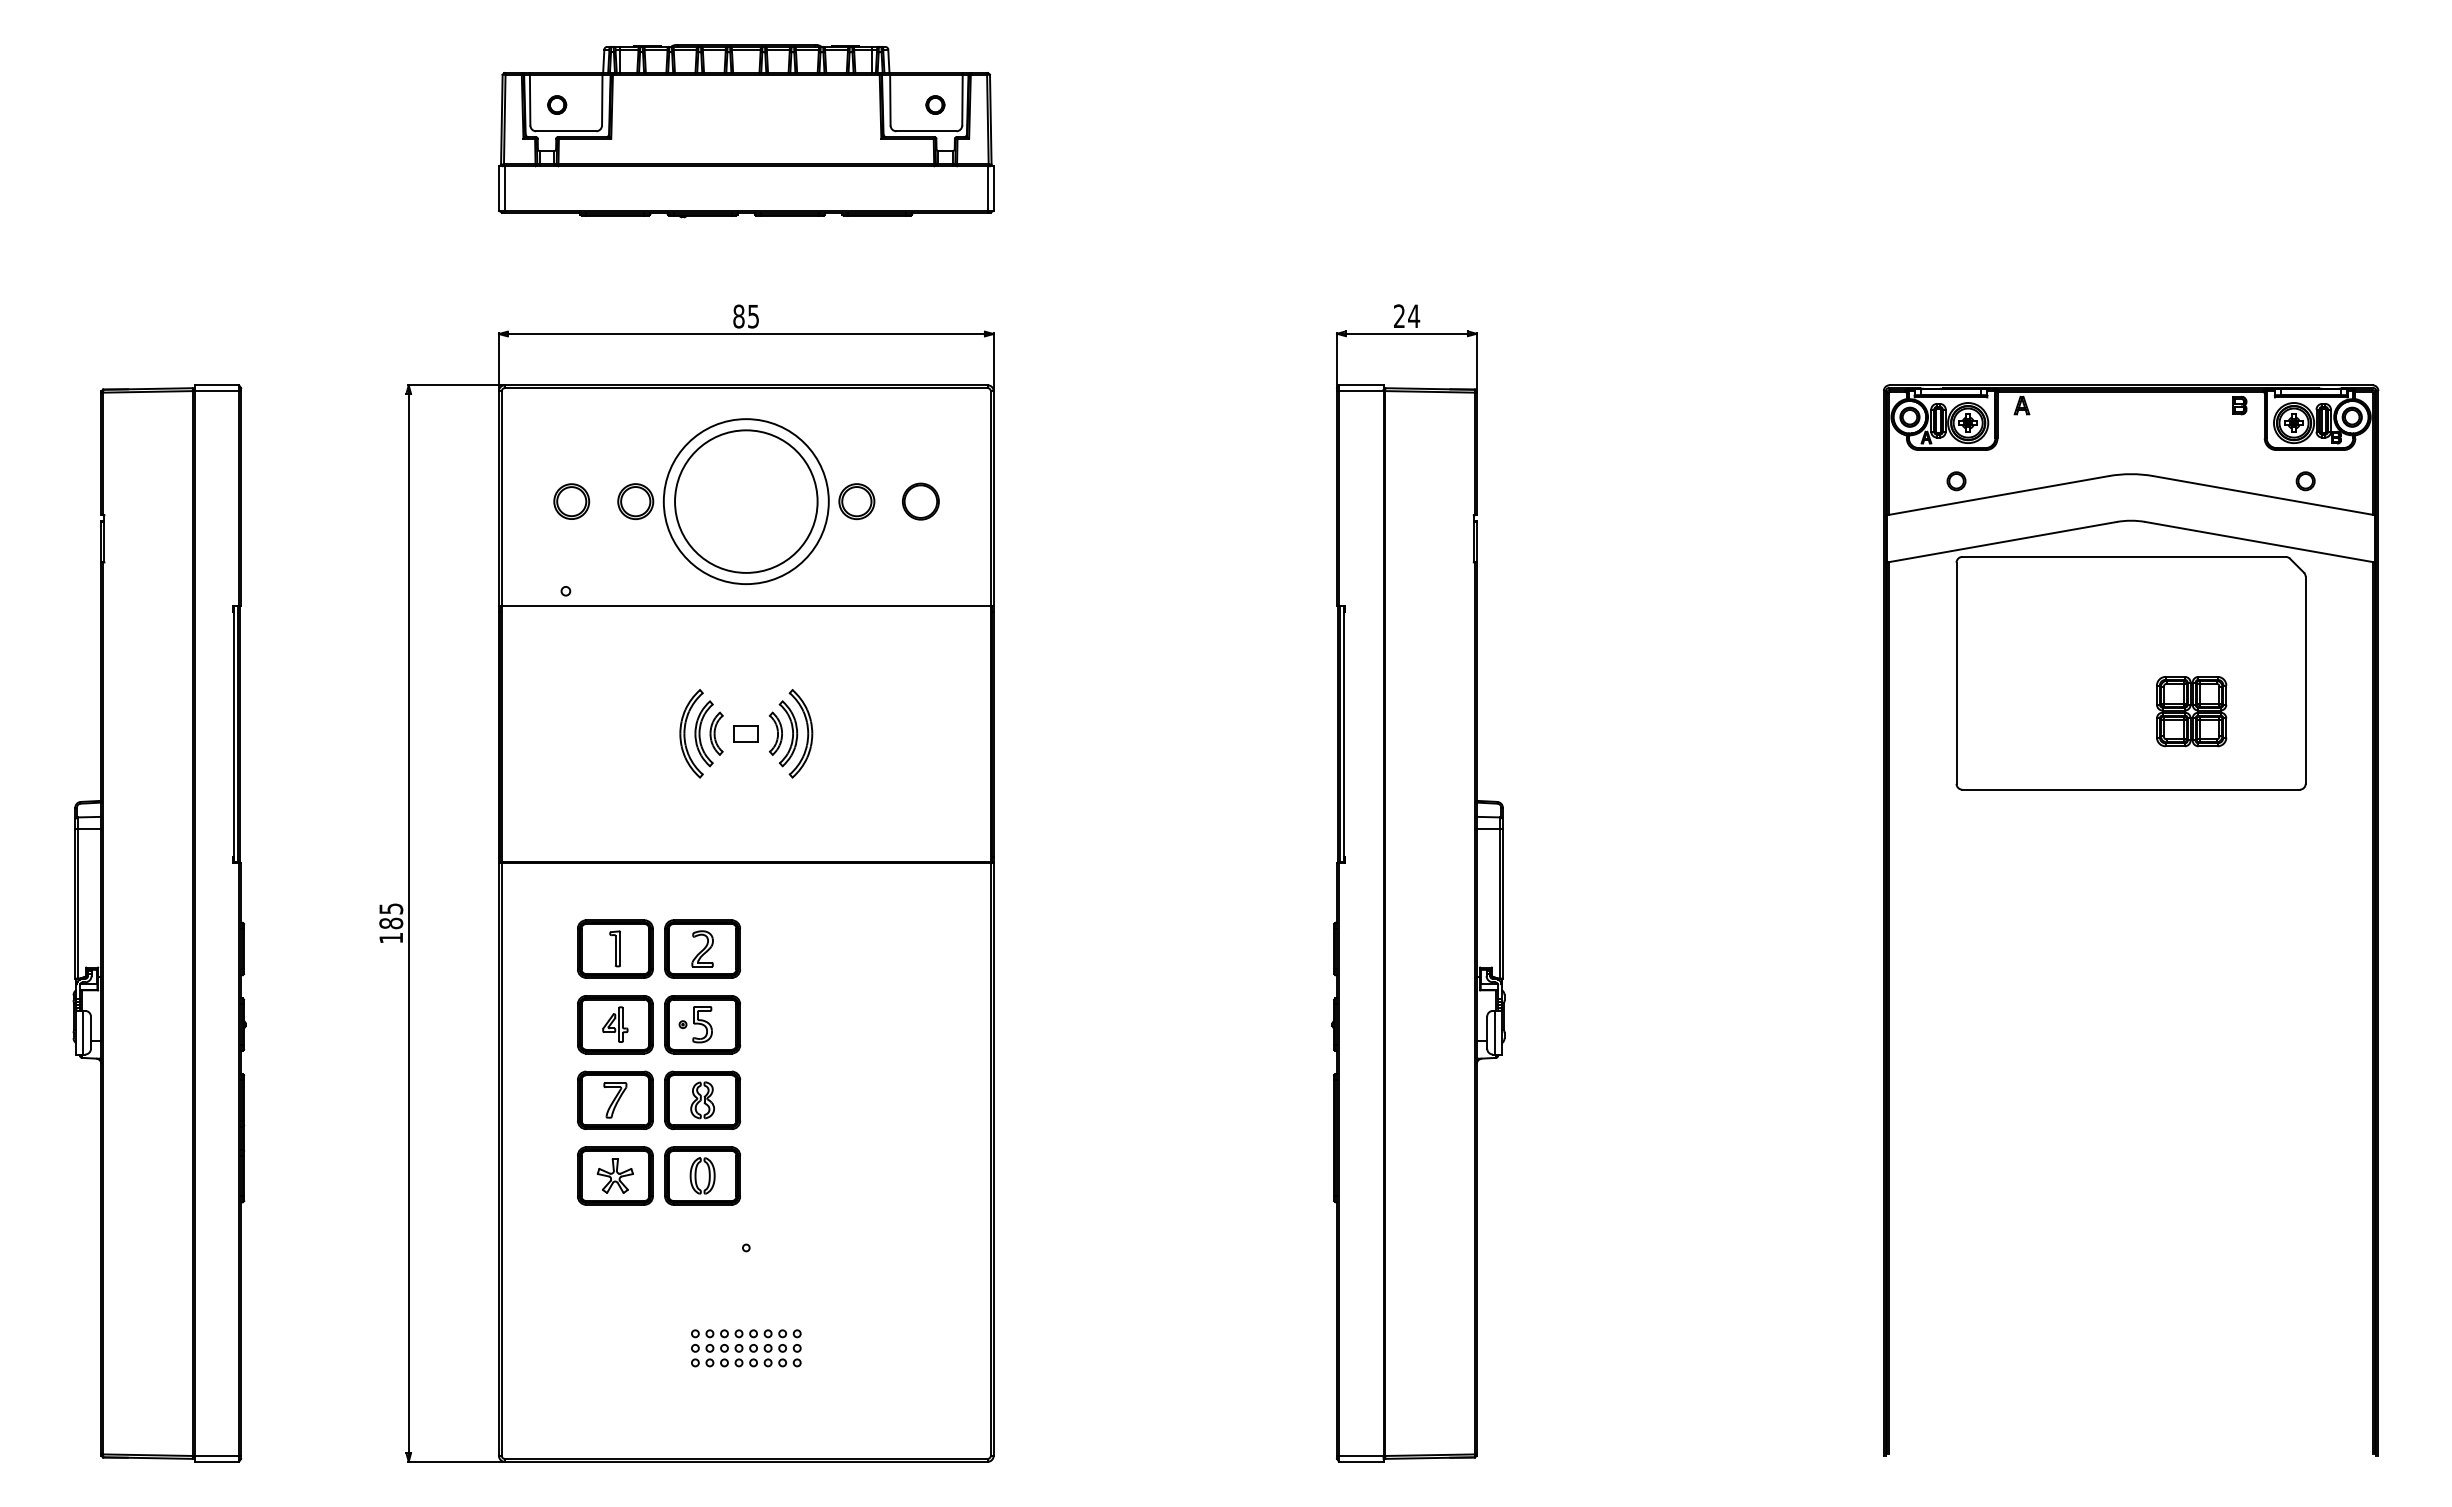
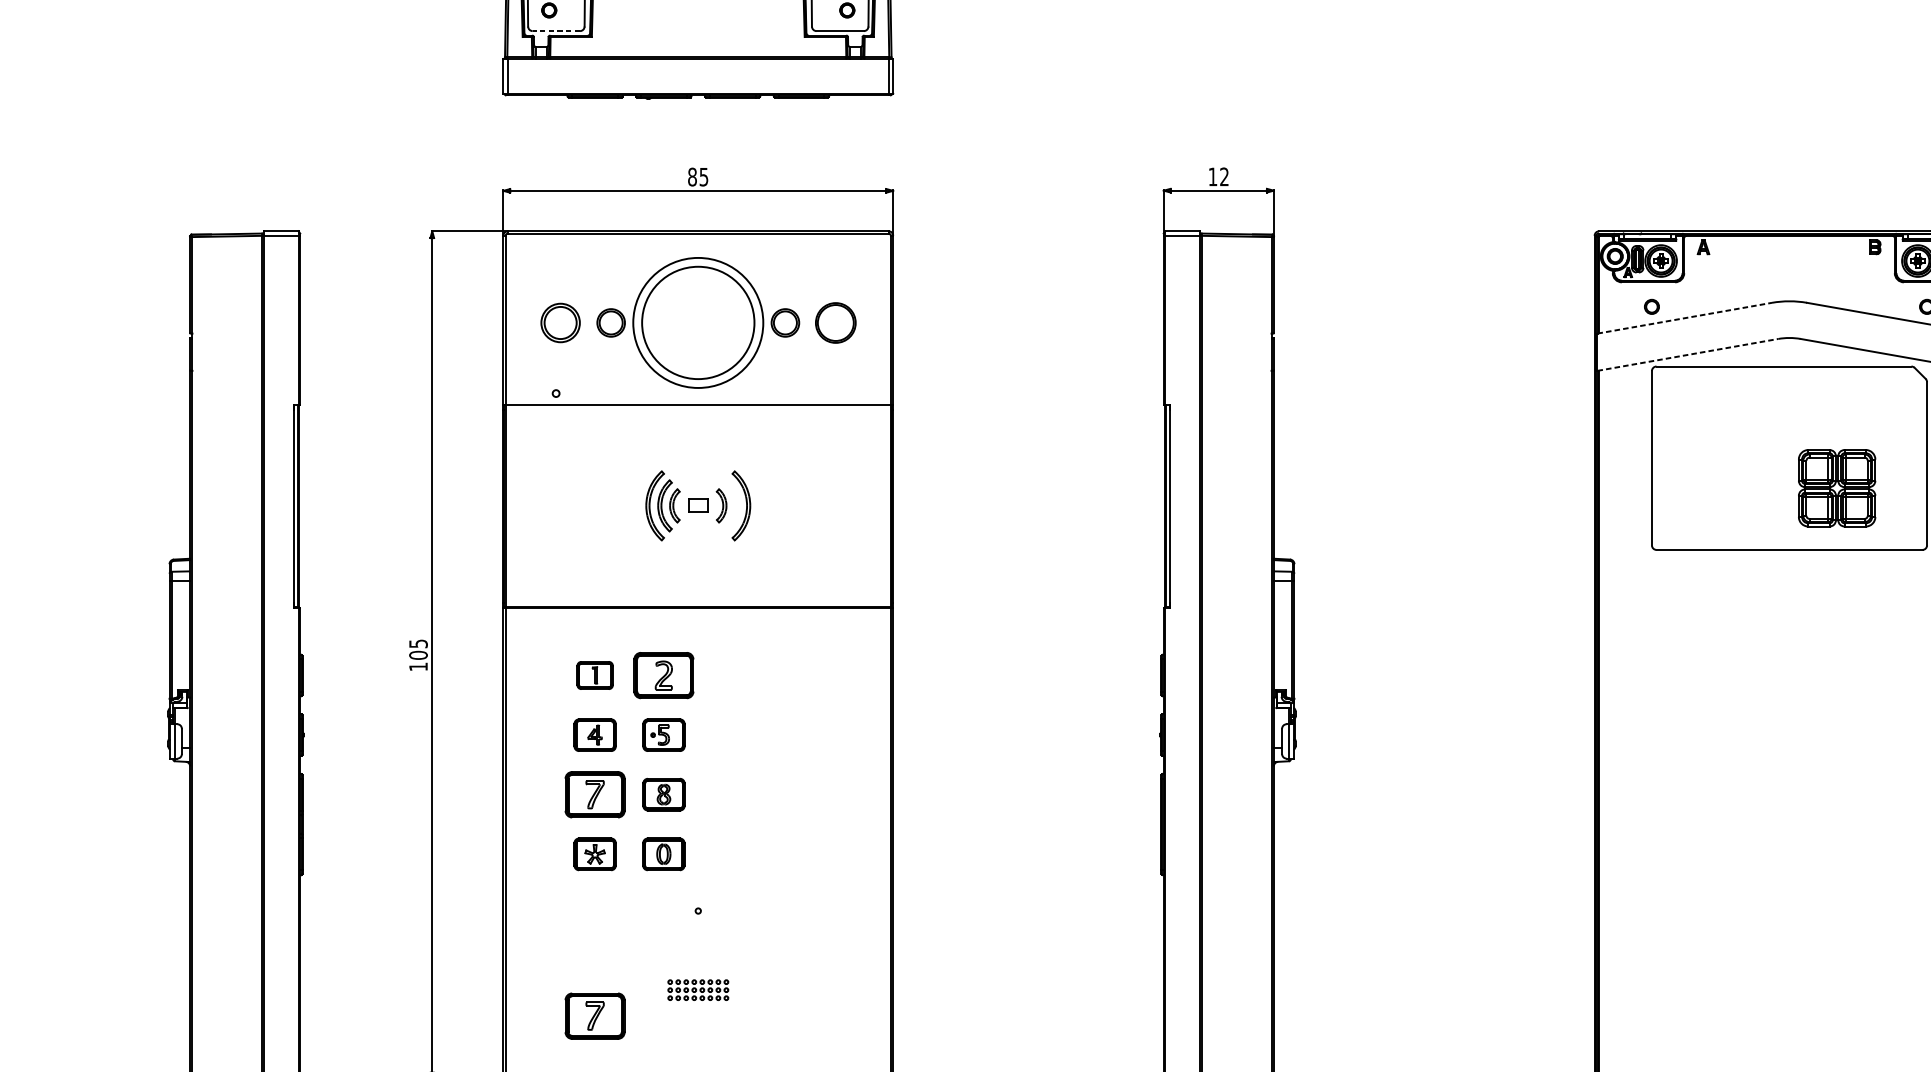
line: (565, 131) -> (555, 31), solid -> dashed
text: (1407, 315) -> (1219, 176), 24 -> 12
line: (1998, 495) -> (1685, 318), solid -> dashed
part: (571, 501) -> (560, 322), size x1.4
part: (920, 501) -> (835, 322), size x1.4
line: (2002, 542) -> (1688, 355), solid -> dashed
part: (2191, 711) -> (1837, 488), size x1.4
part: (788, 733) -> (731, 505), removed
text: (390, 923) -> (417, 655), 185 -> 105
part: (615, 948) -> (595, 675), size x0.6
part: (615, 1024) -> (595, 734), size x0.7
part: (702, 1024) -> (663, 734), size x0.7
part: (702, 1099) -> (663, 794), size x0.7
part: (615, 1175) -> (595, 853), size x0.7
part: (702, 1175) -> (663, 853), size x0.7
part: (746, 1348) -> (698, 990), size x0.7
part: (615, 1380) -> (595, 1015), added

